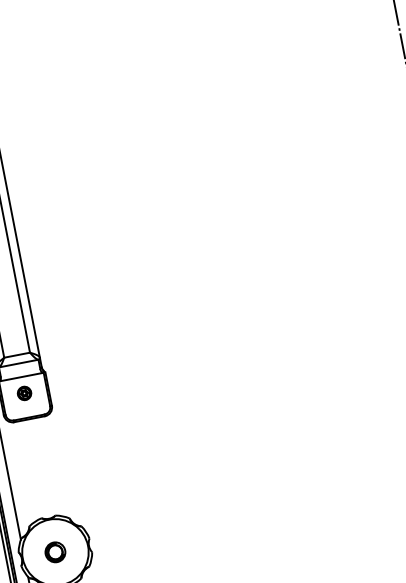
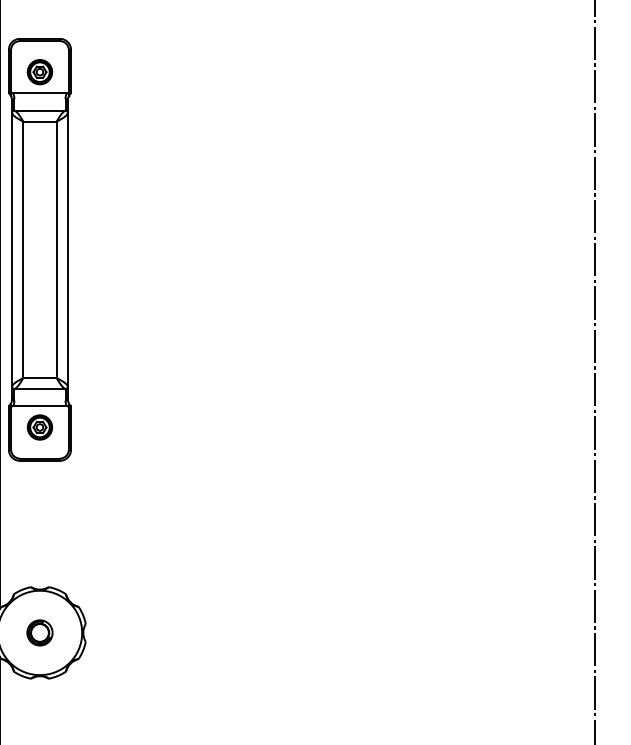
part: (24, 393) -> (39, 427), size x1.43

